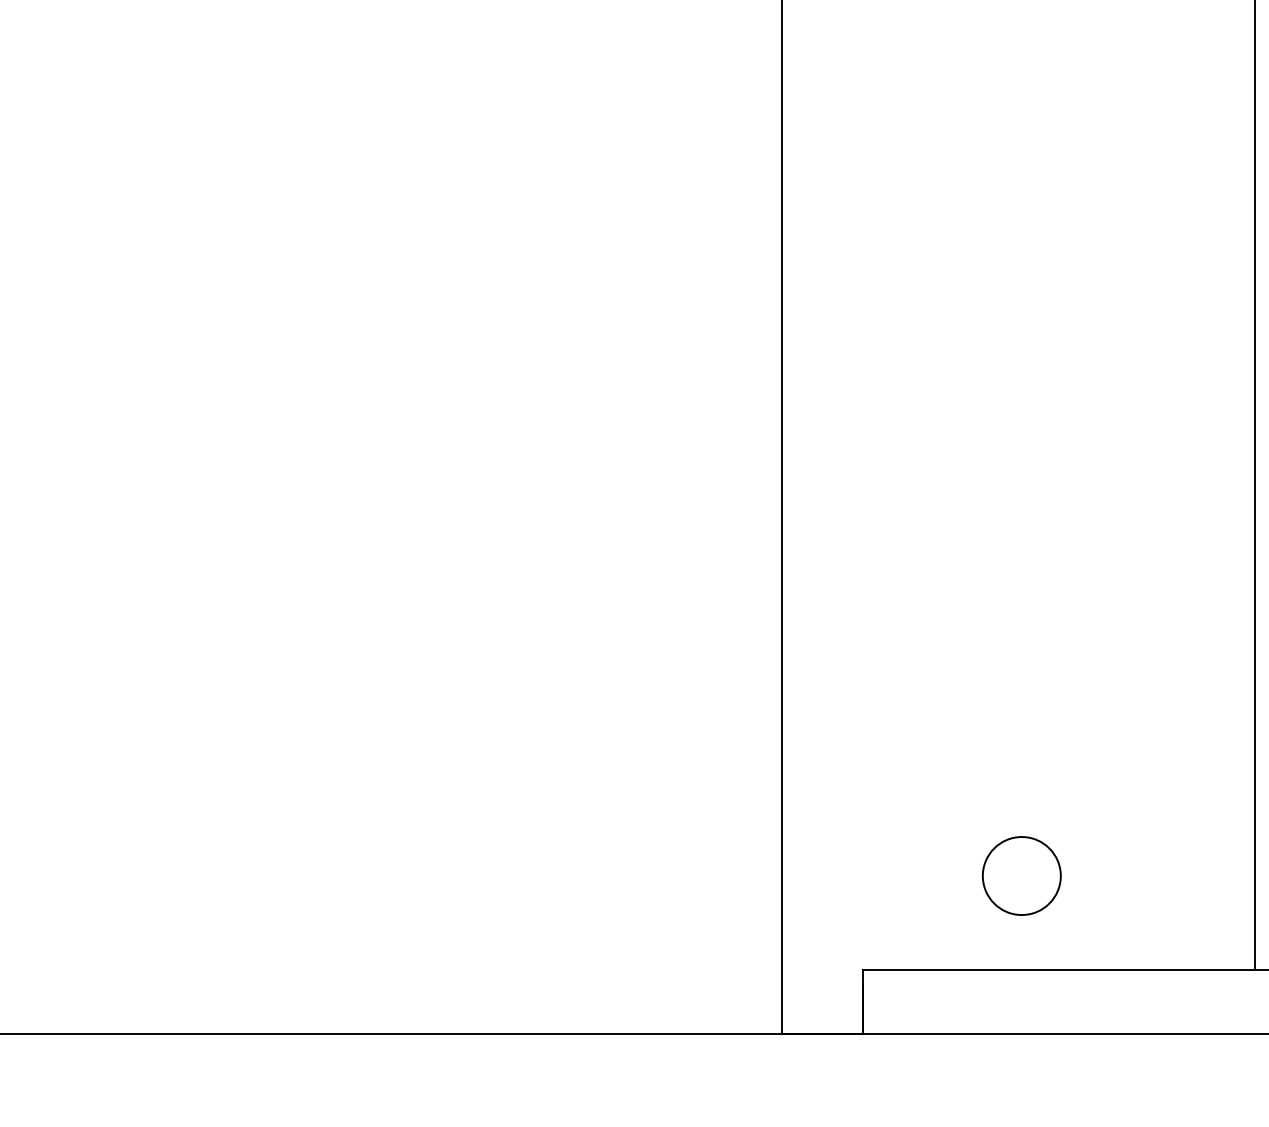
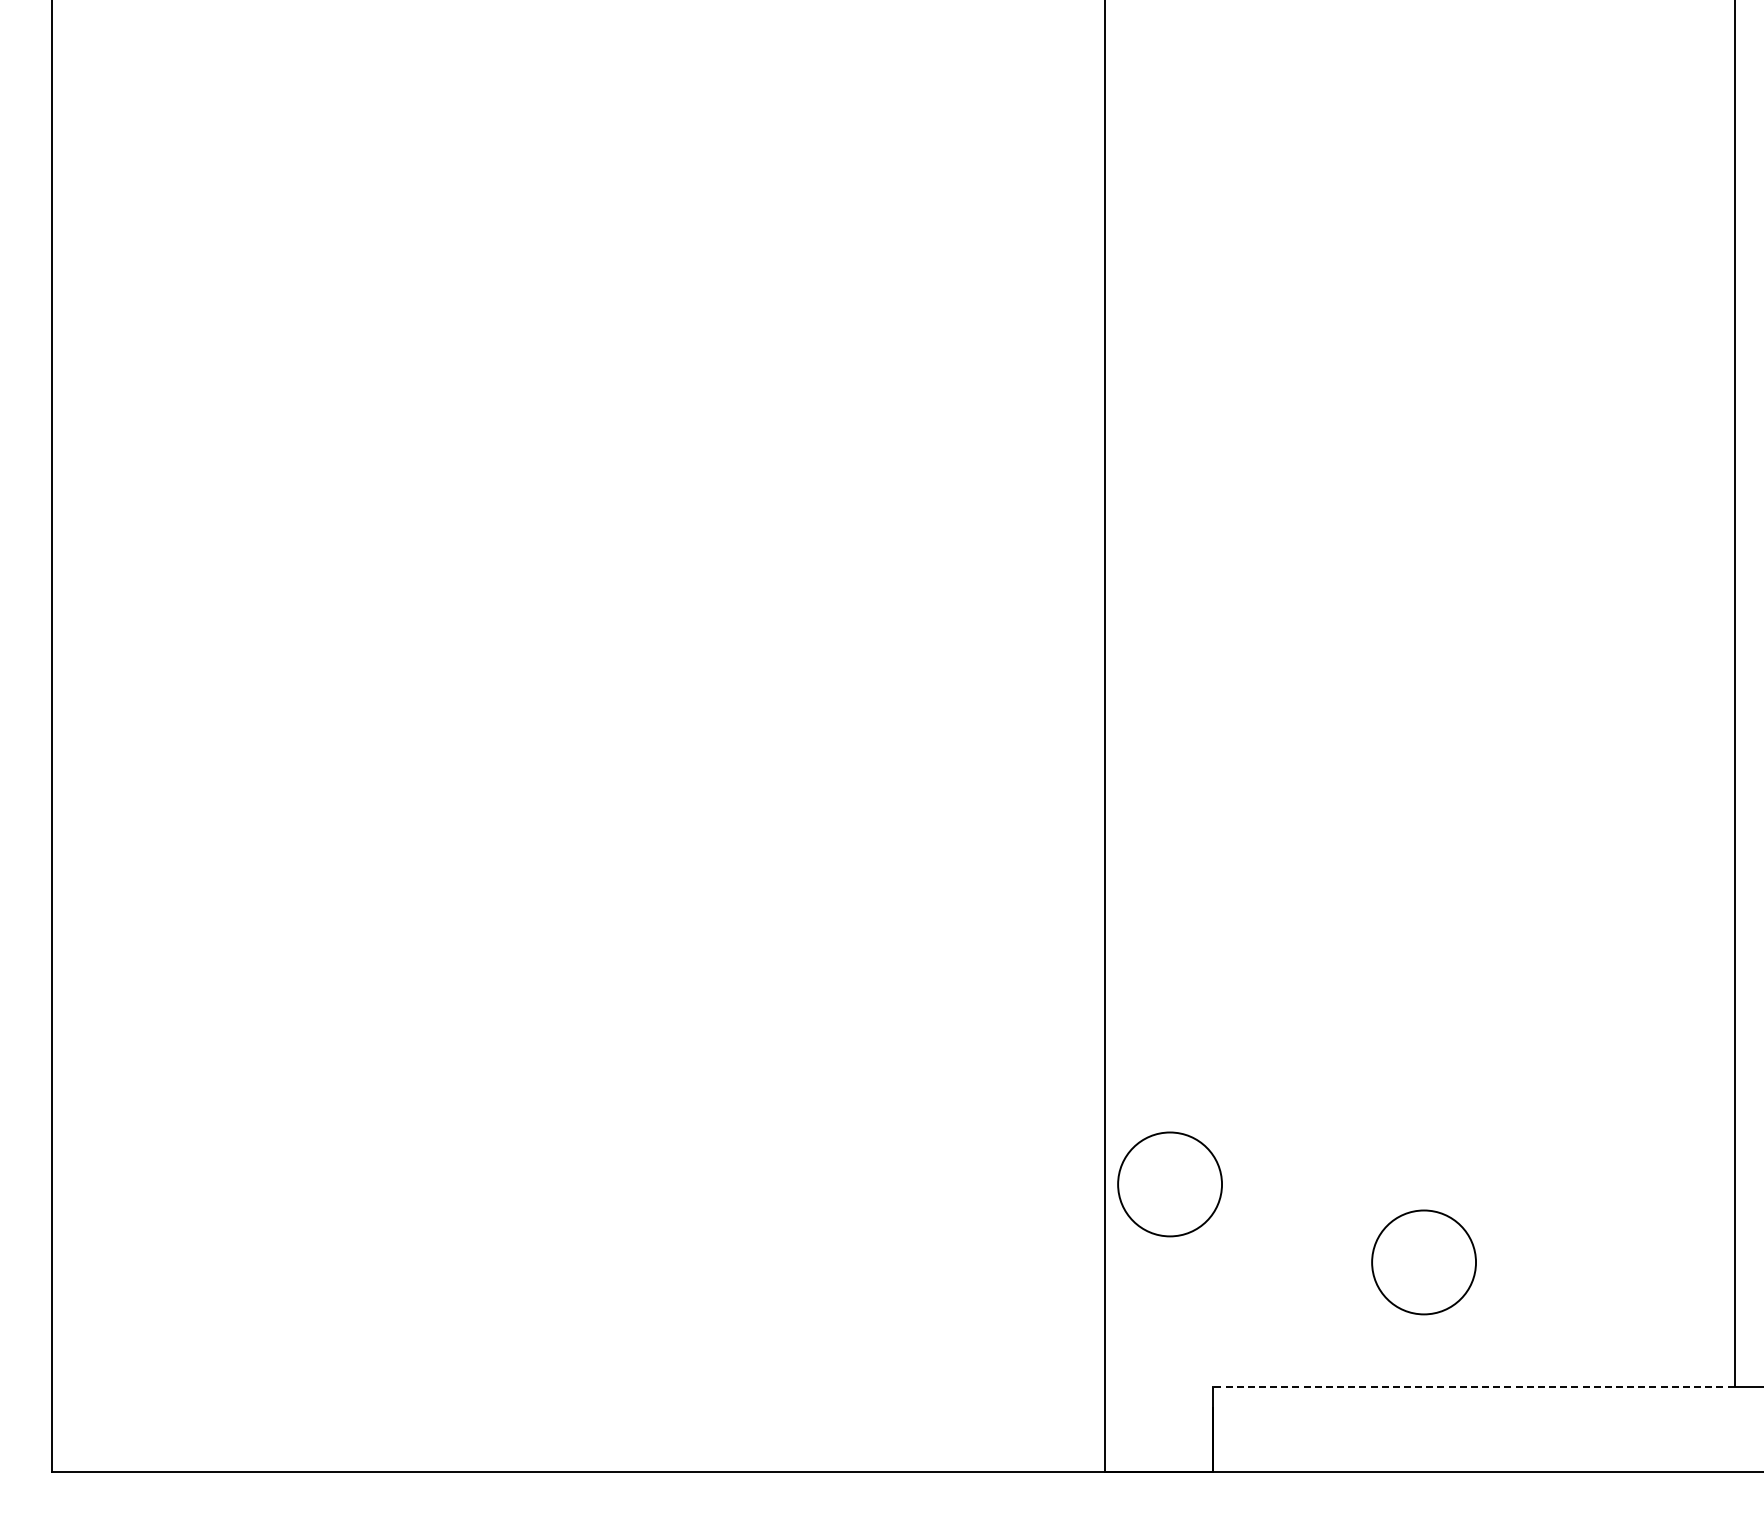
circle: (830, 817) -> (1169, 1184), added
line: (1058, 969) -> (1473, 1387), solid -> dashed

